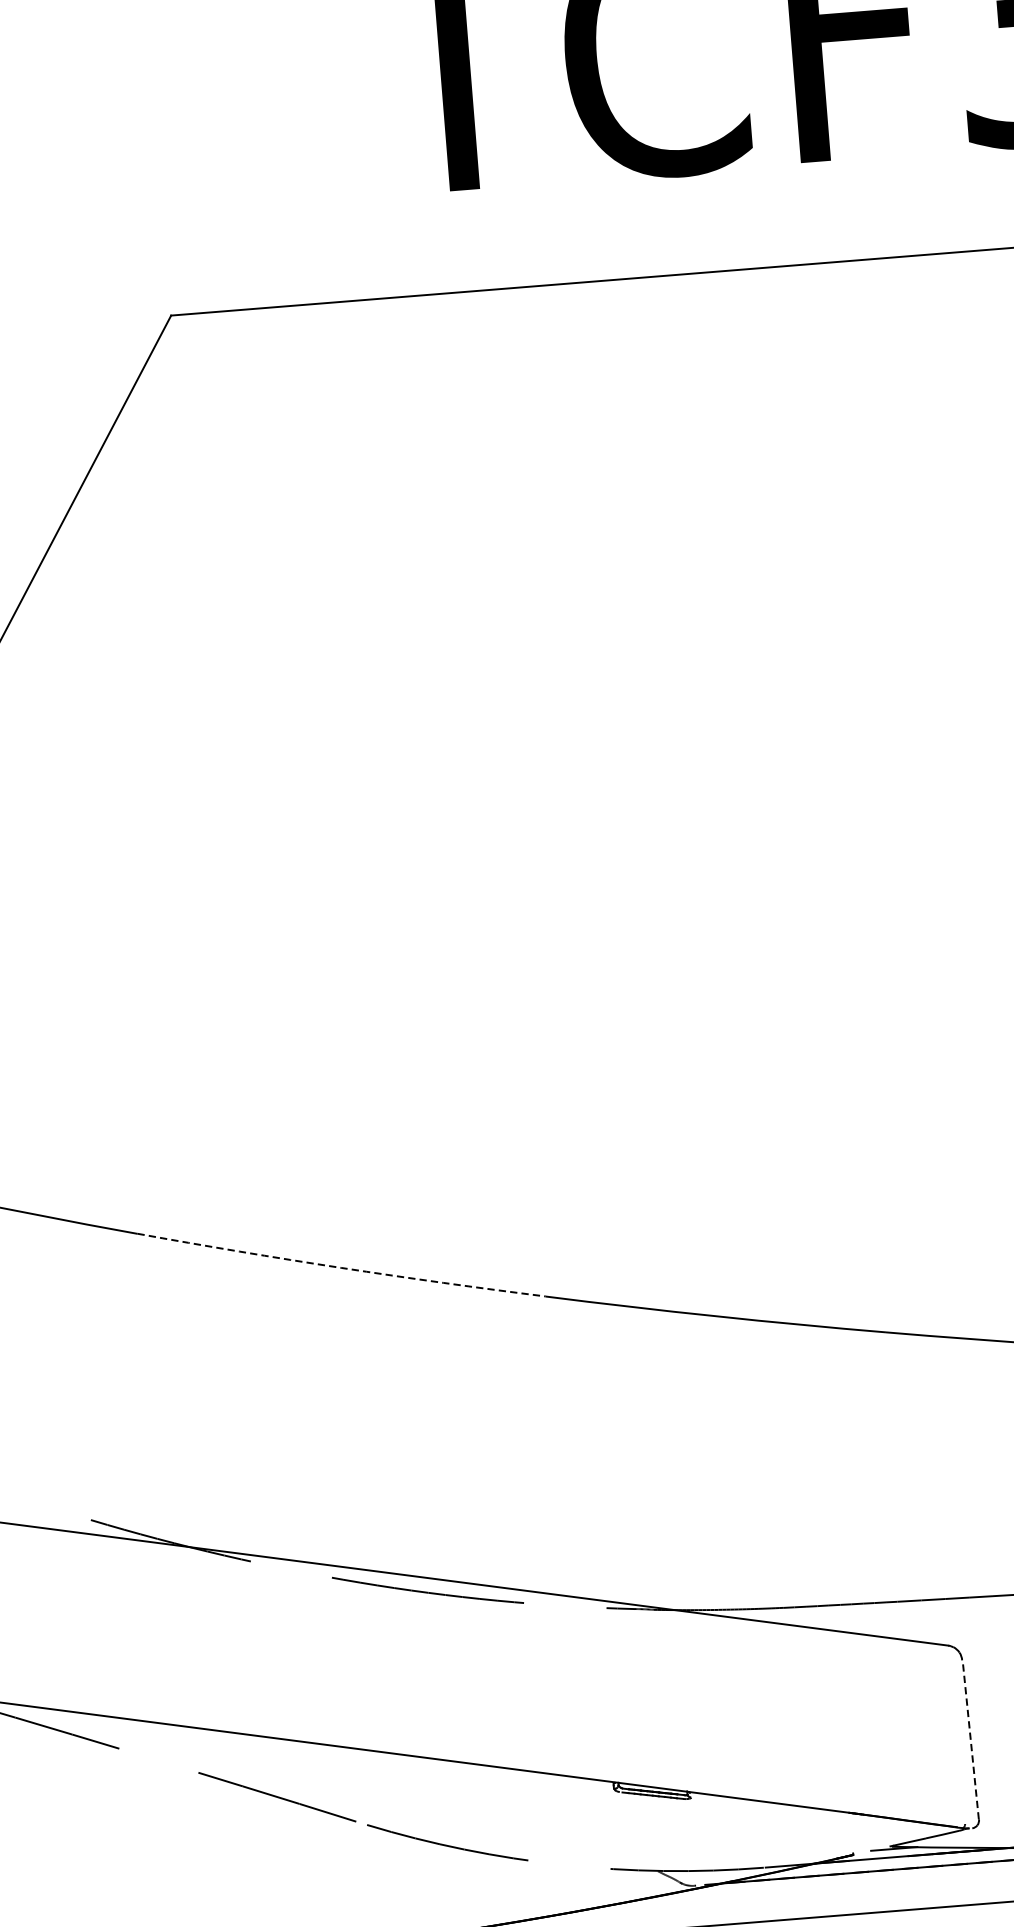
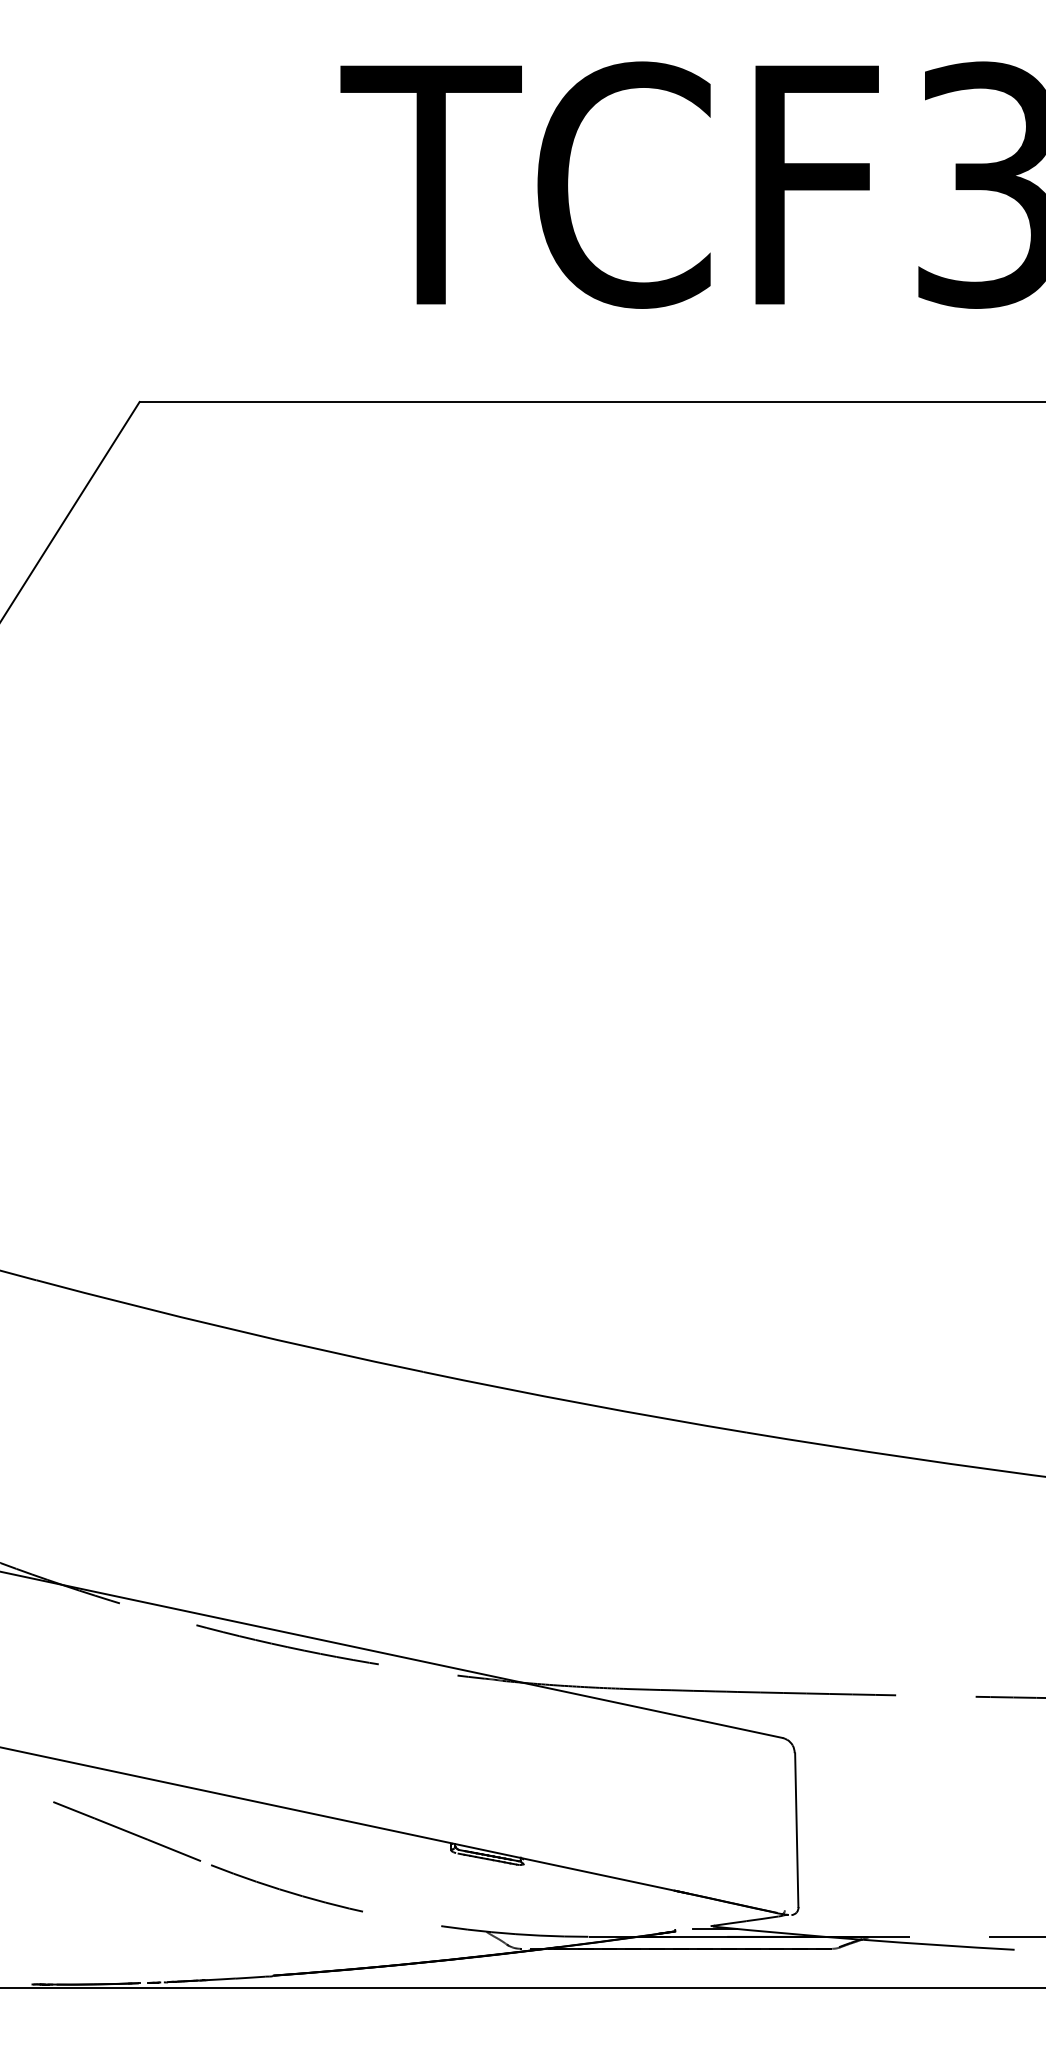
arc: (341, 1267) -> (229, 1328), dashed -> solid
line: (970, 1740) -> (796, 1830), dashed -> solid

